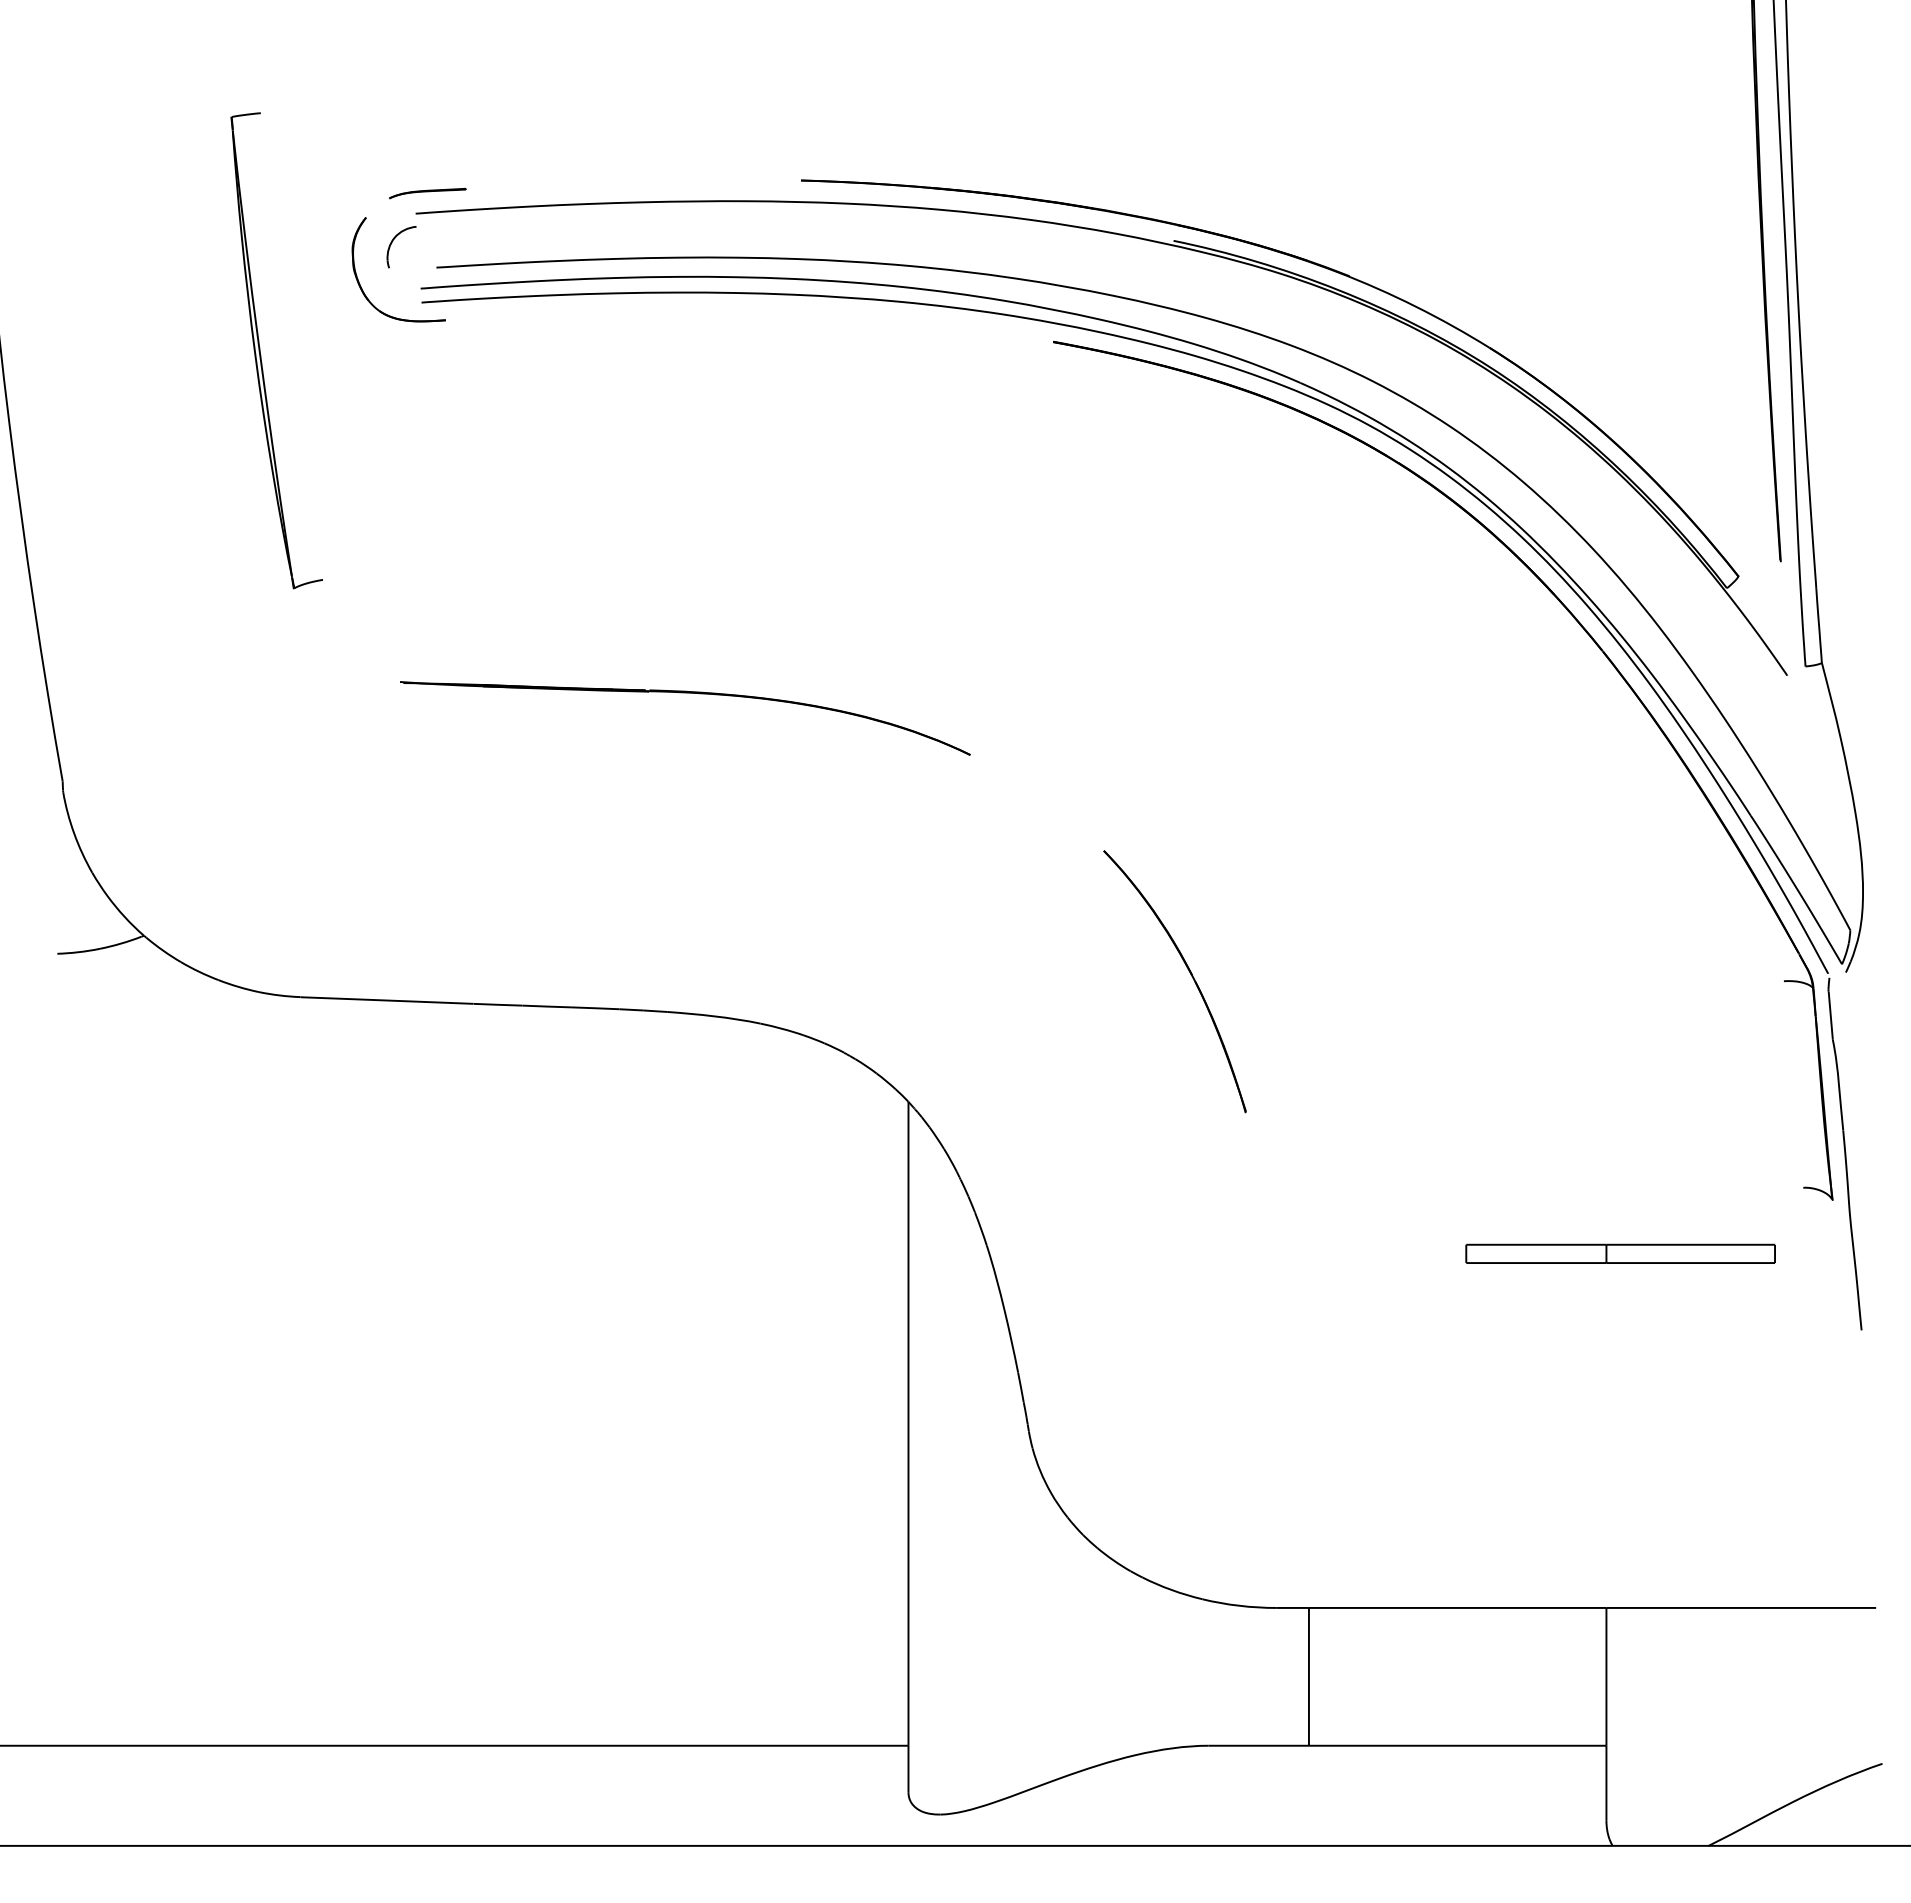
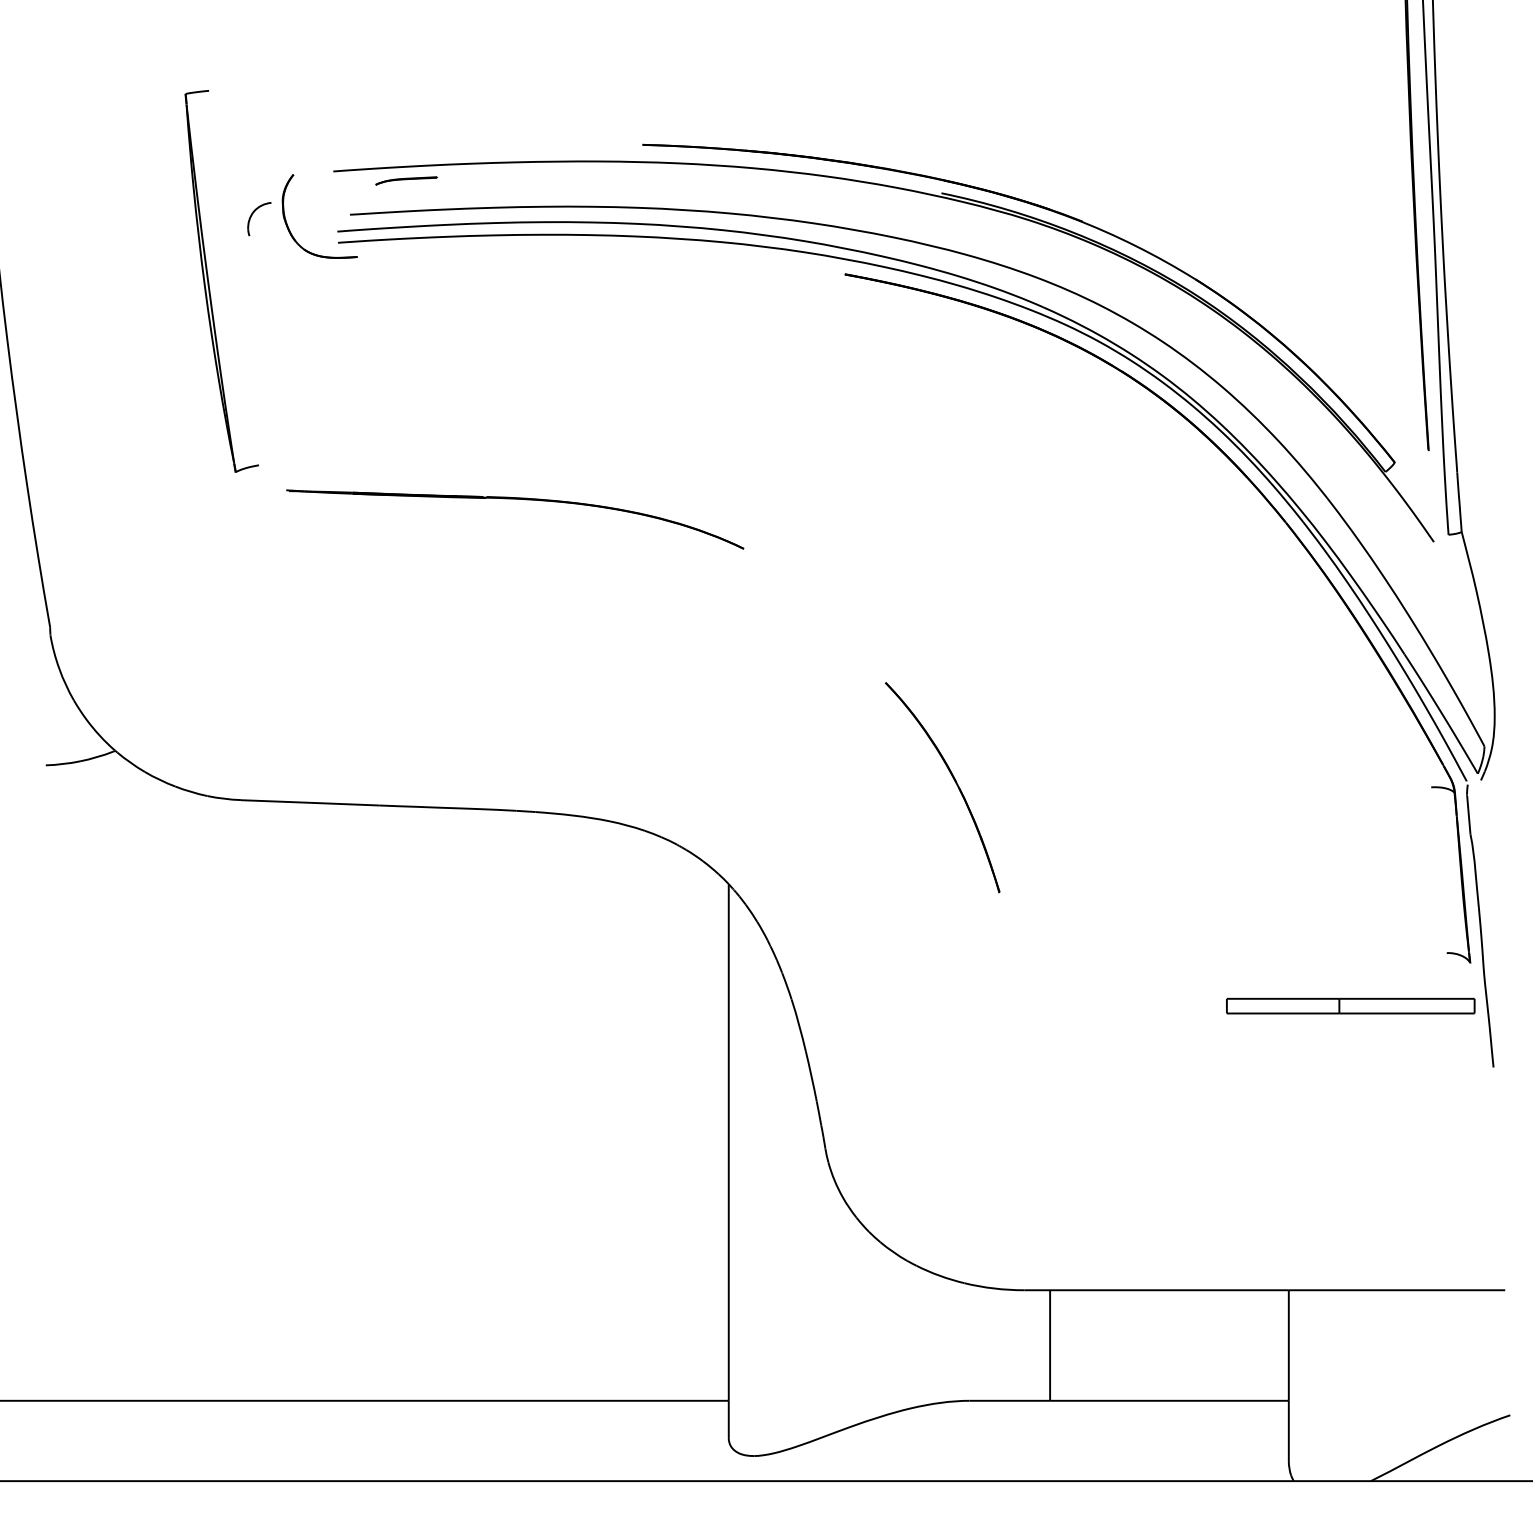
part: (427, 193) -> (406, 180), moved
part: (392, 243) -> (252, 216), moved
part: (685, 693) -> (515, 499), moved
part: (1620, 1253) -> (1350, 1005), moved

